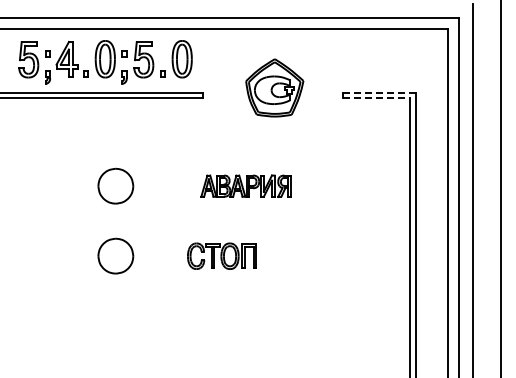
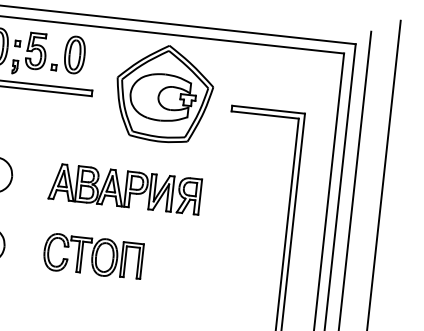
part: (274, 87) -> (164, 93), size x1.67
line: (379, 92) -> (268, 109), dashed -> solid
line: (376, 98) -> (264, 115), dashed -> solid
part: (245, 185) -> (124, 188), size x1.67
part: (221, 256) -> (92, 256), size x1.43

